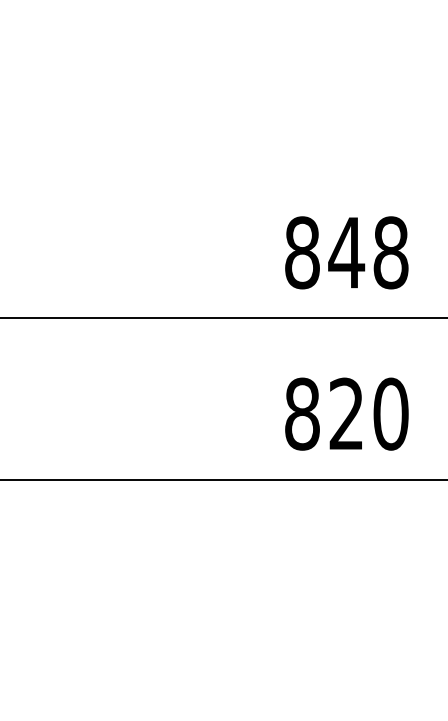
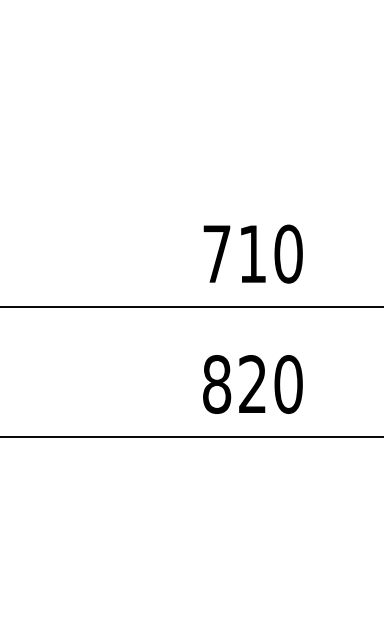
text: (346, 252) -> (252, 253), 848 -> 710

